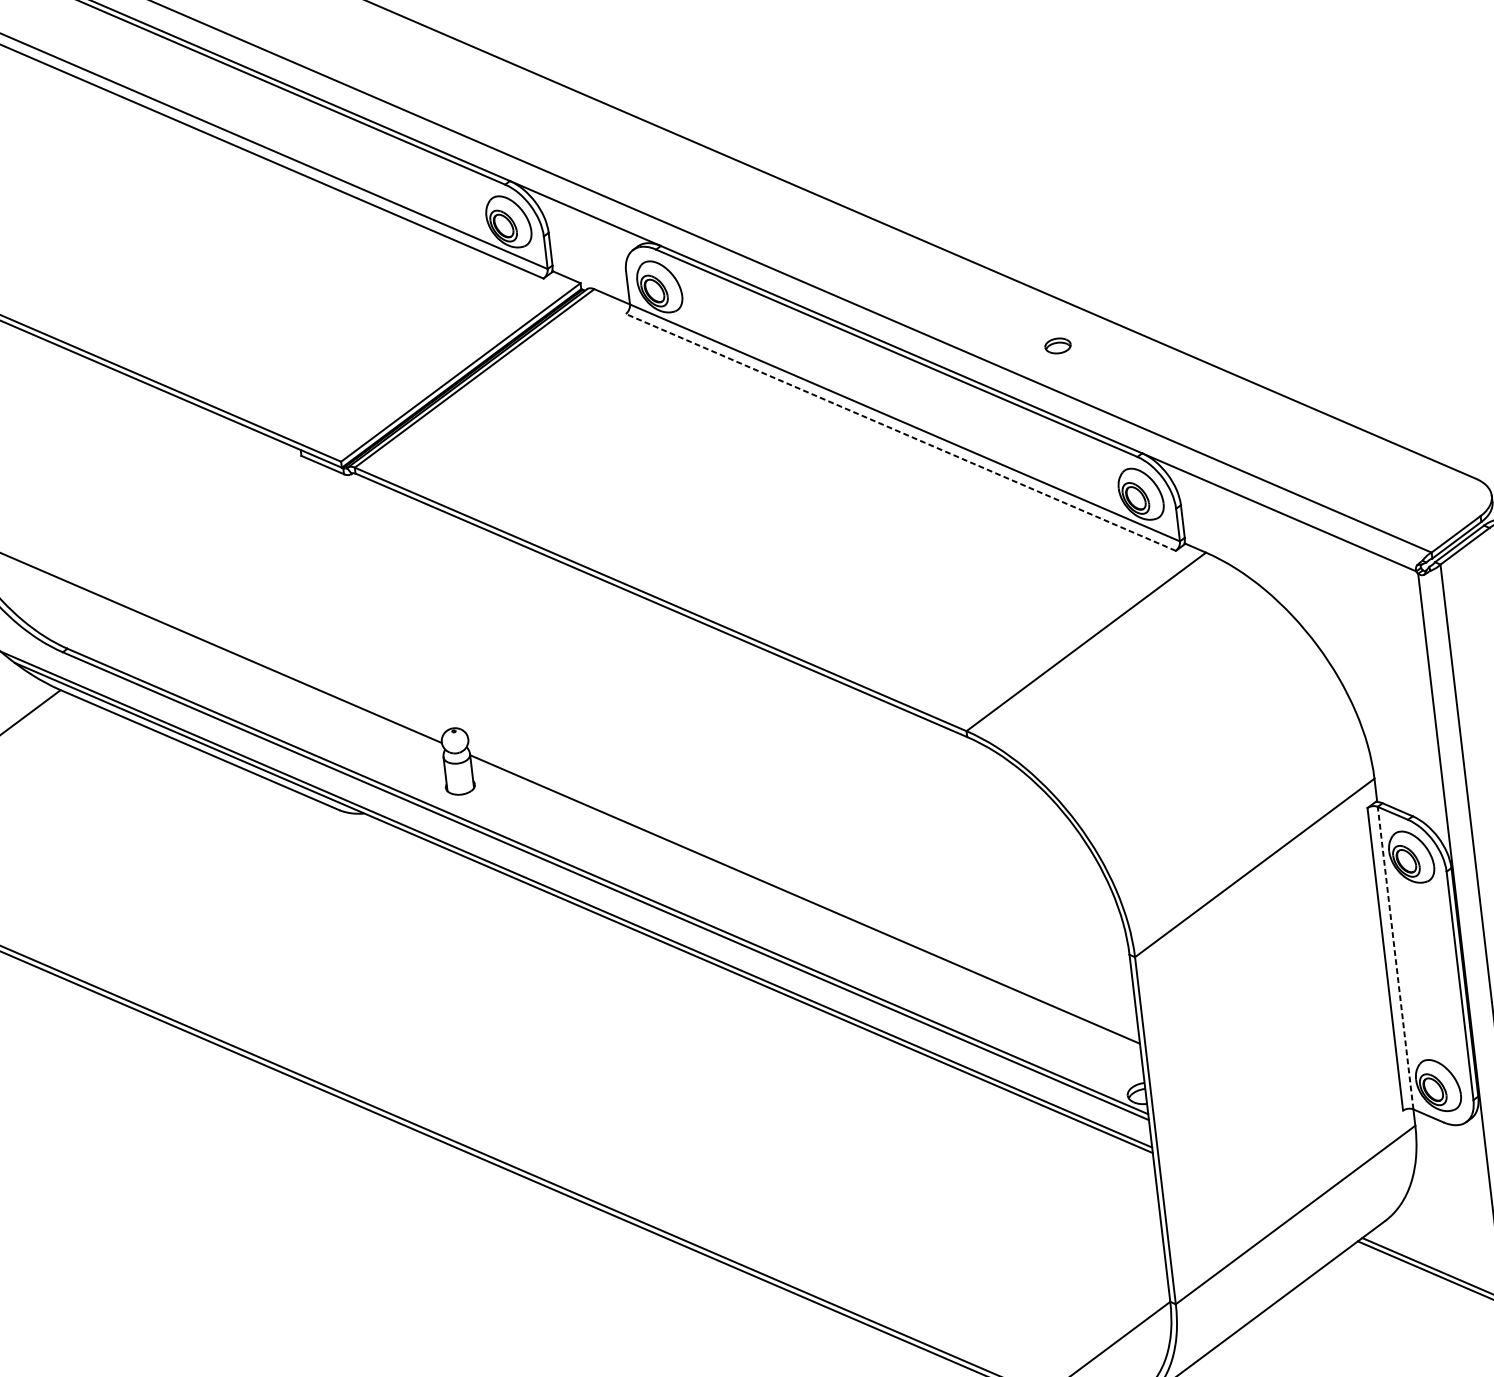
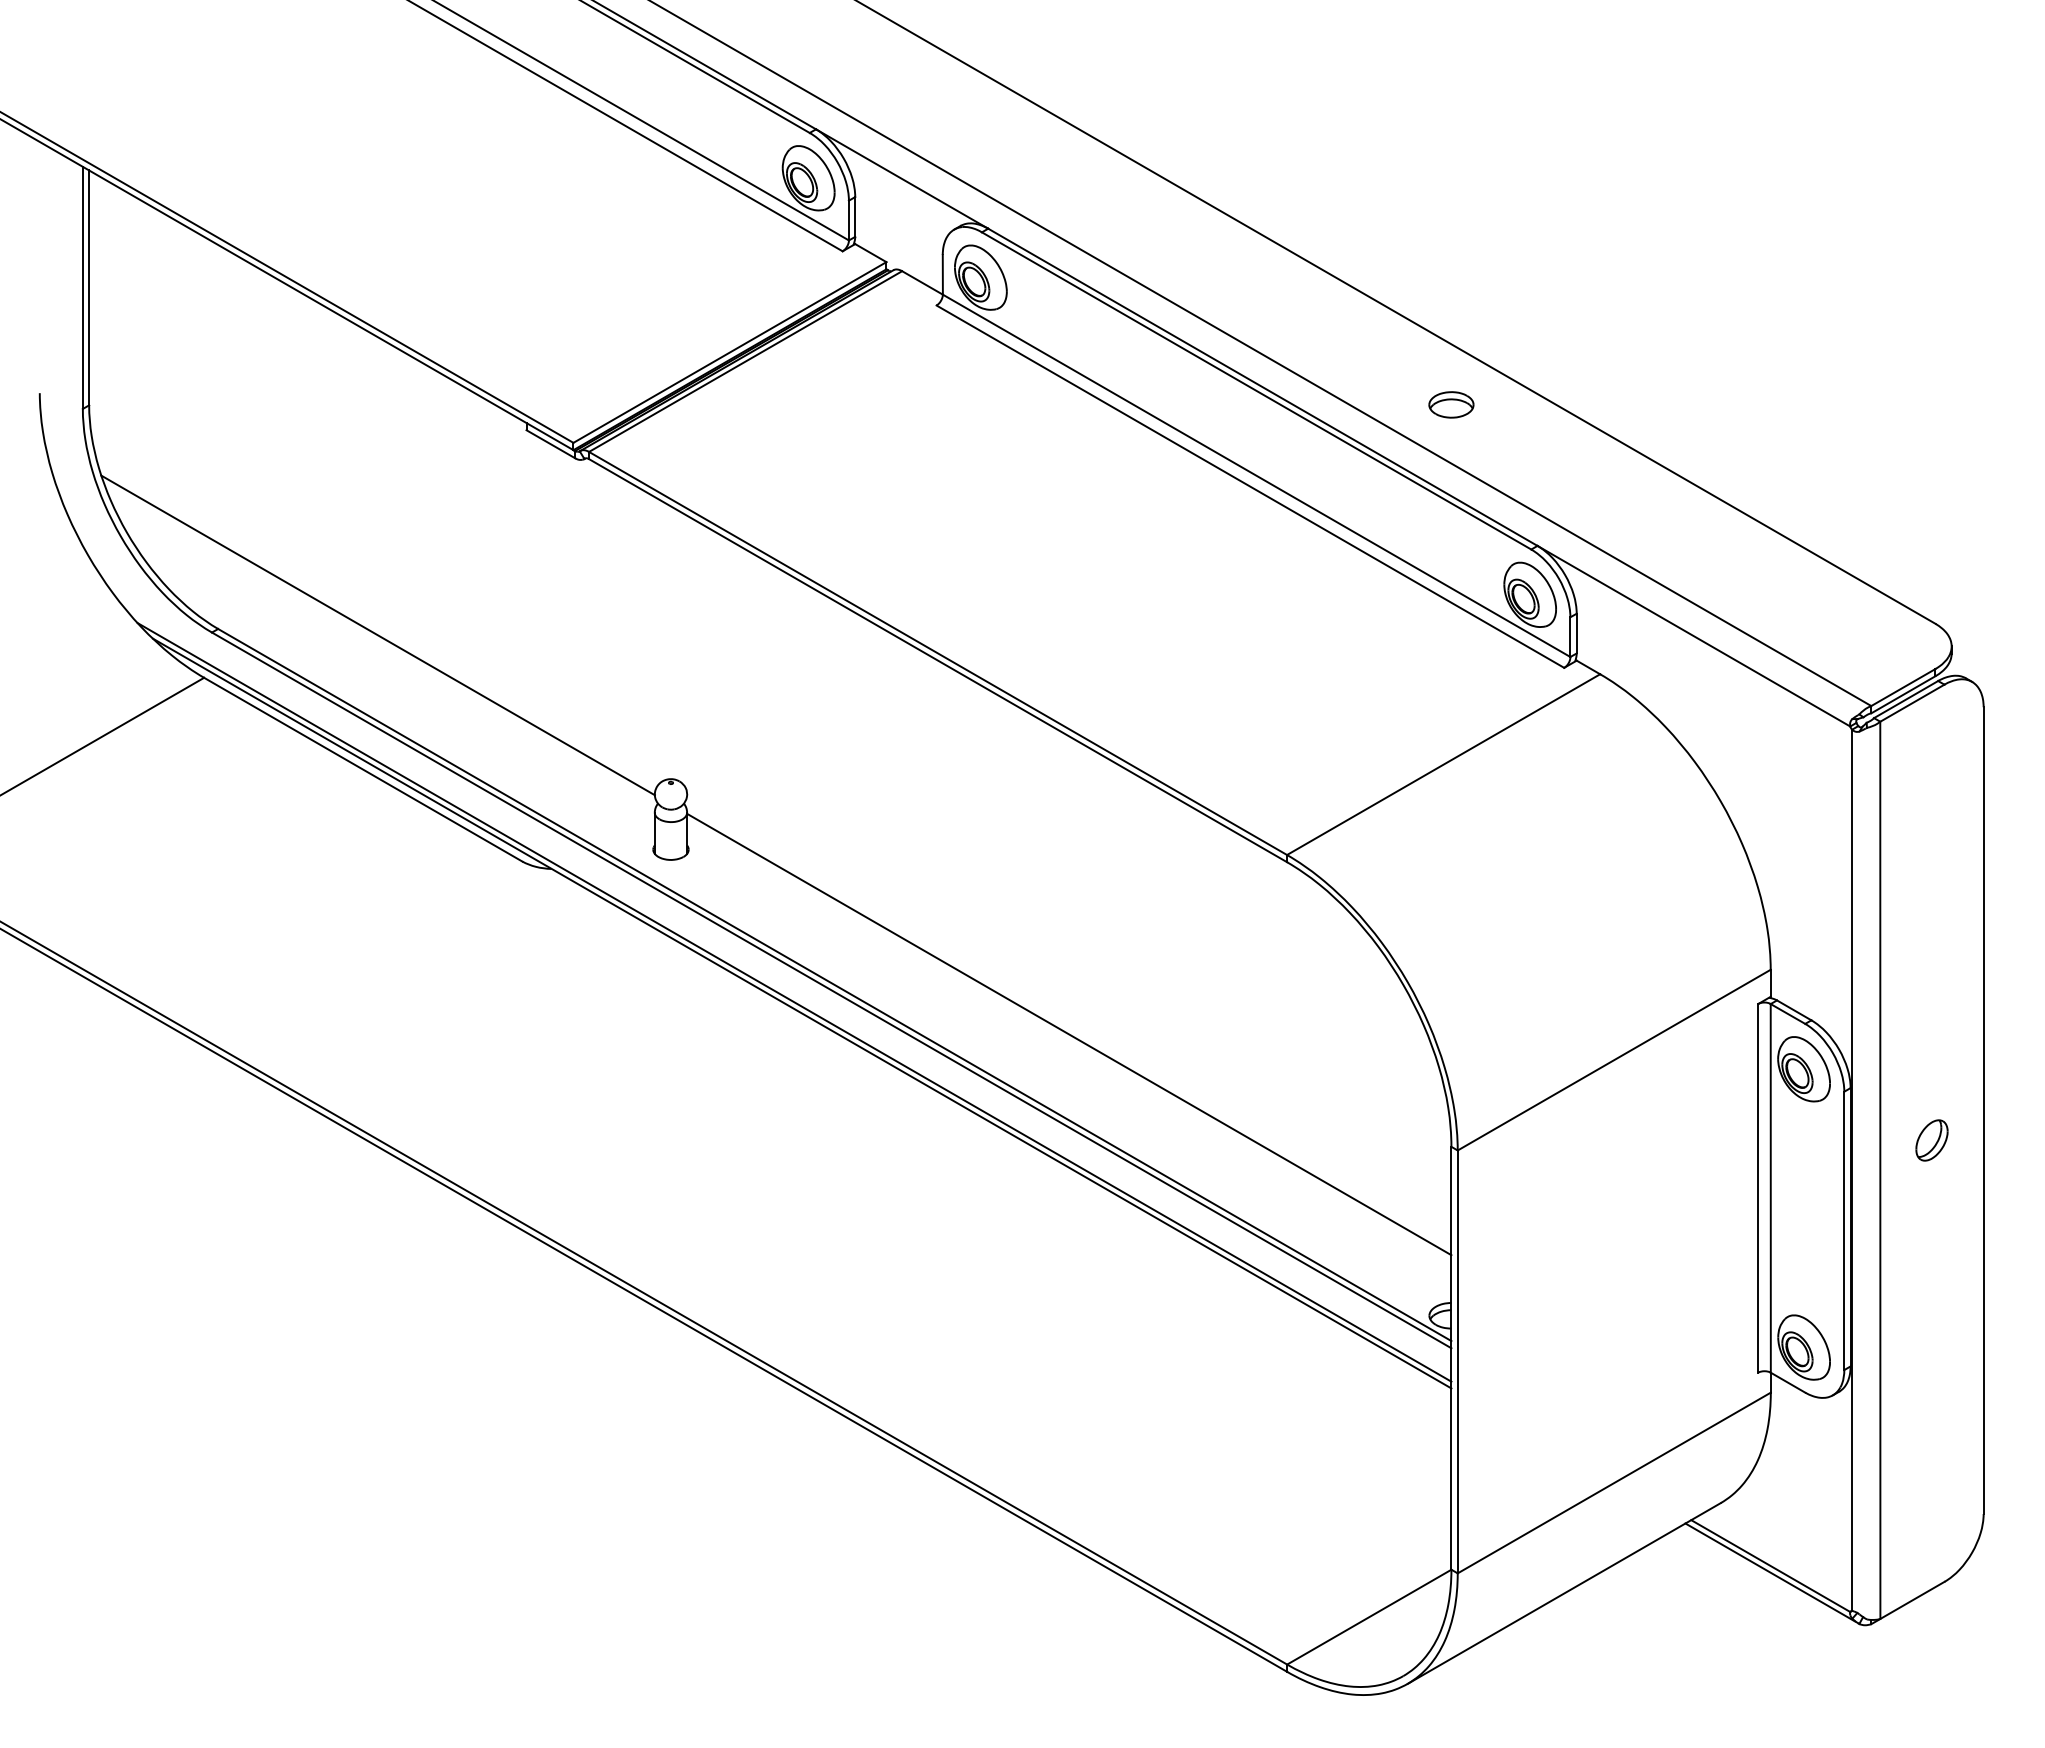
part: (1058, 345) -> (1451, 404), size x1.43
line: (900, 432) -> (1249, 486), dashed -> solid
line: (1395, 957) -> (1770, 1187), dashed -> solid

